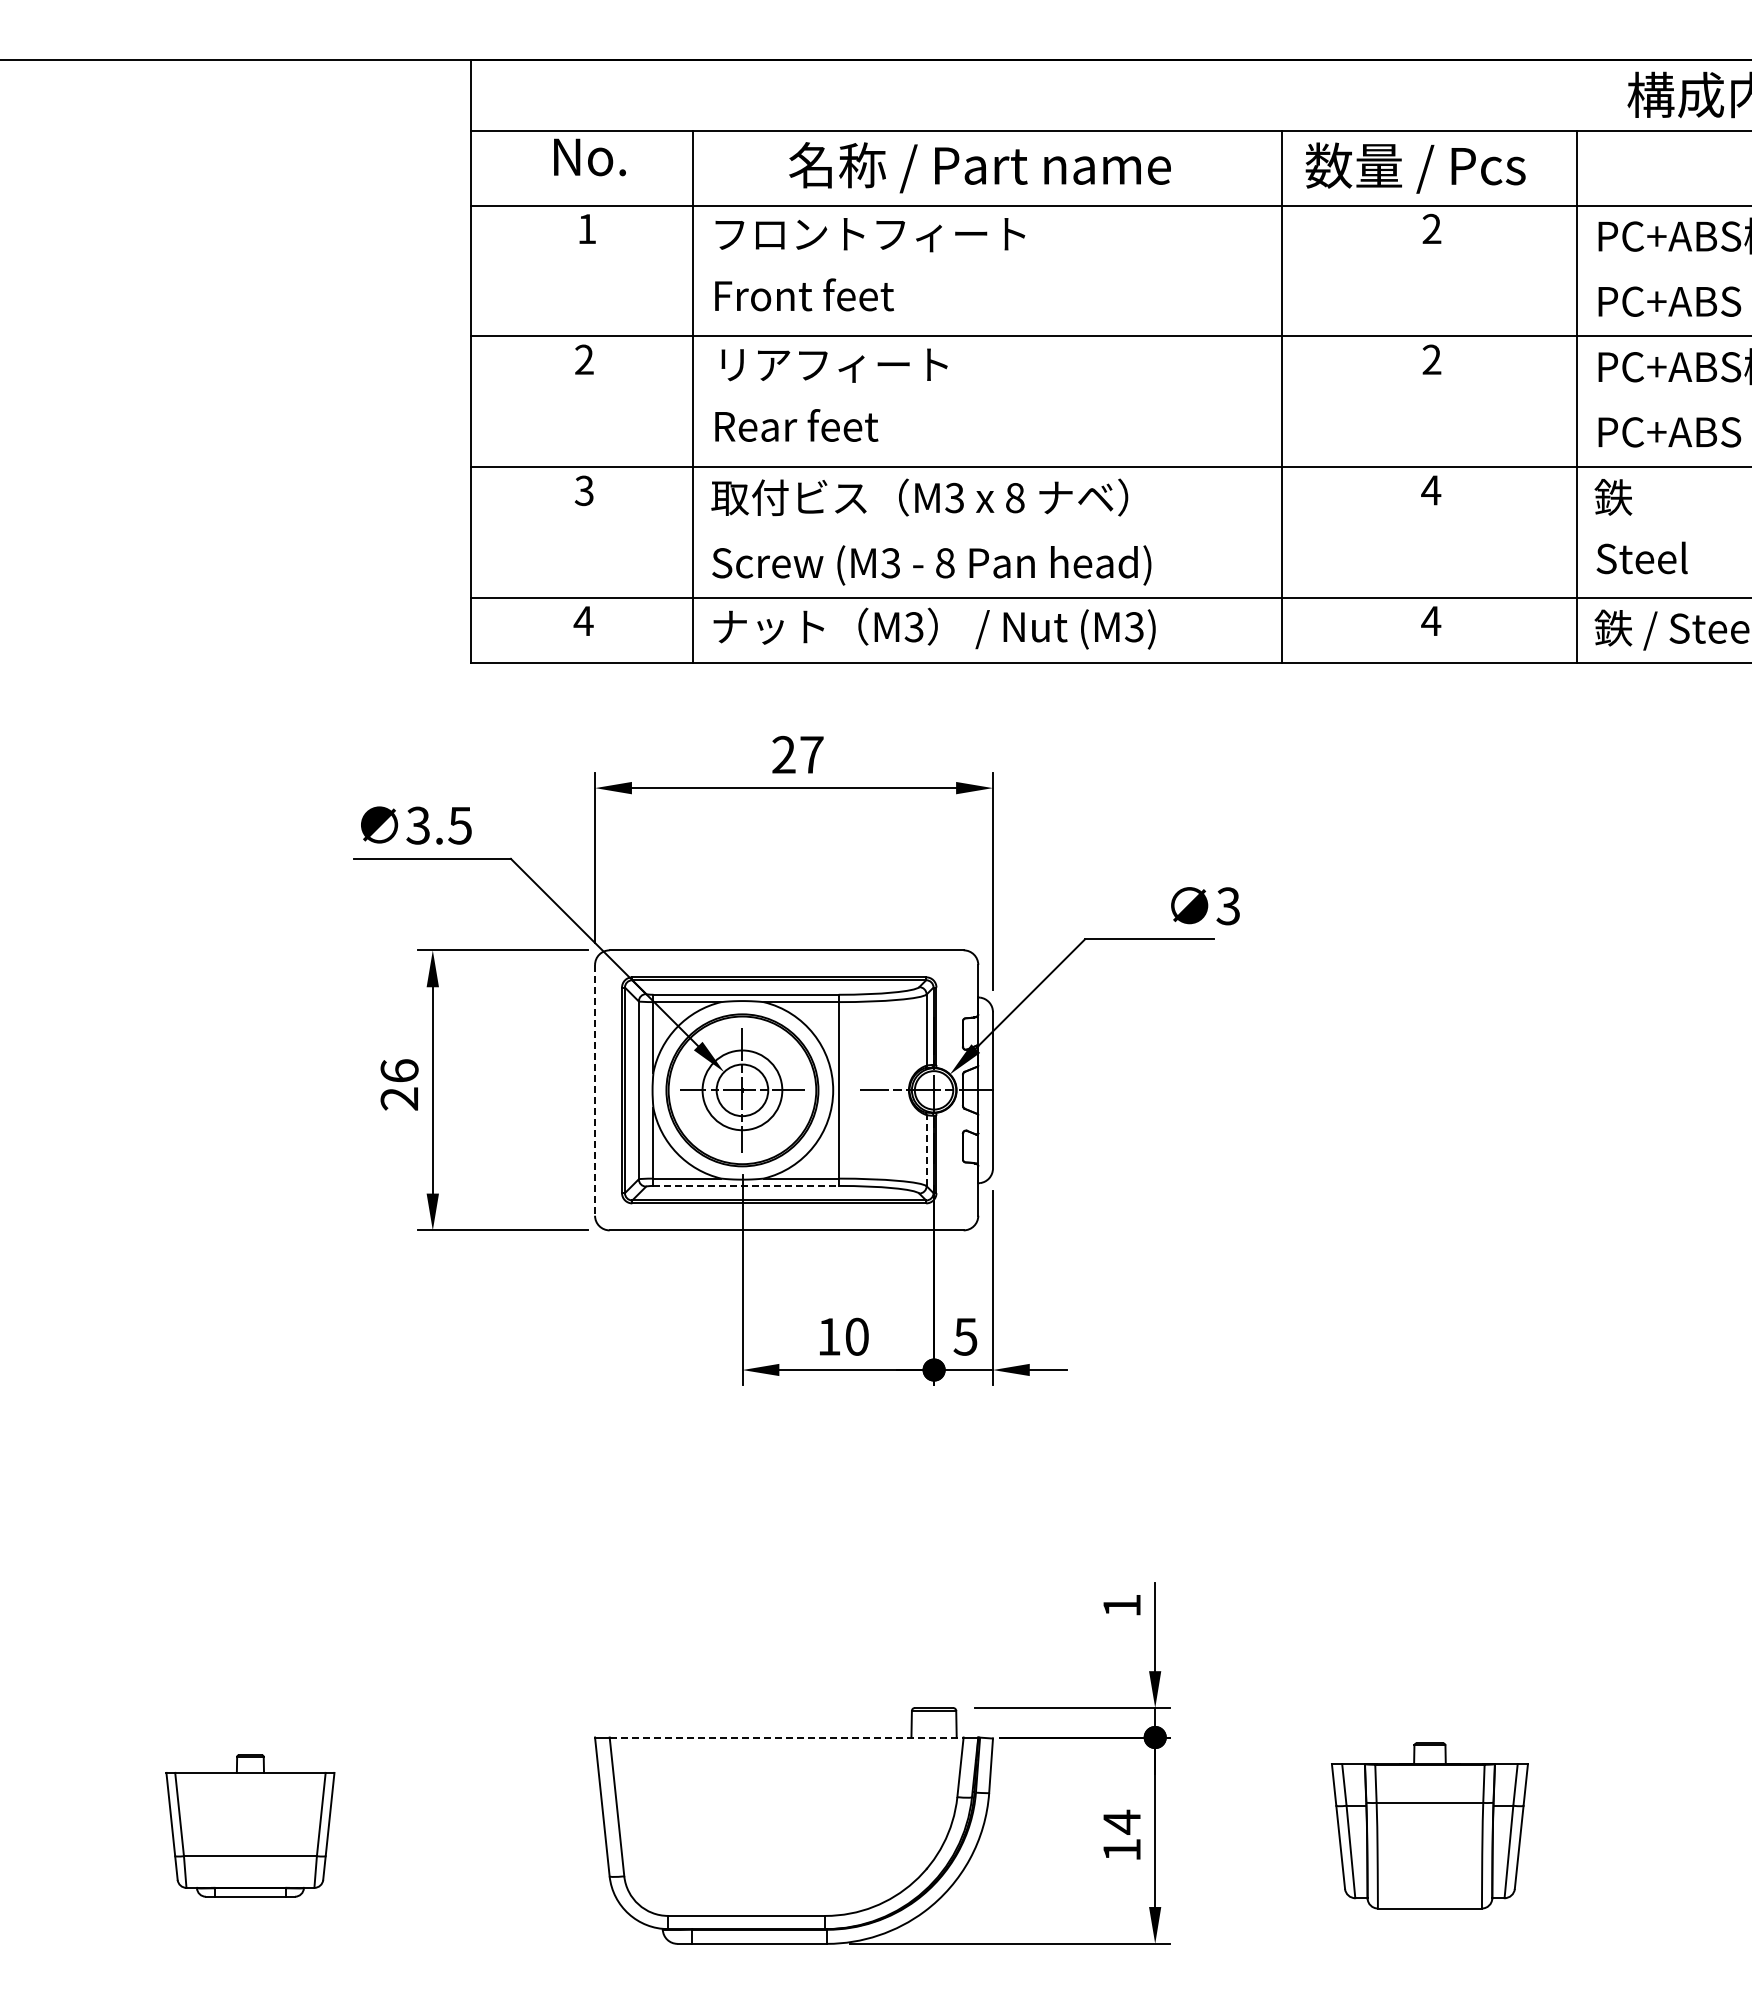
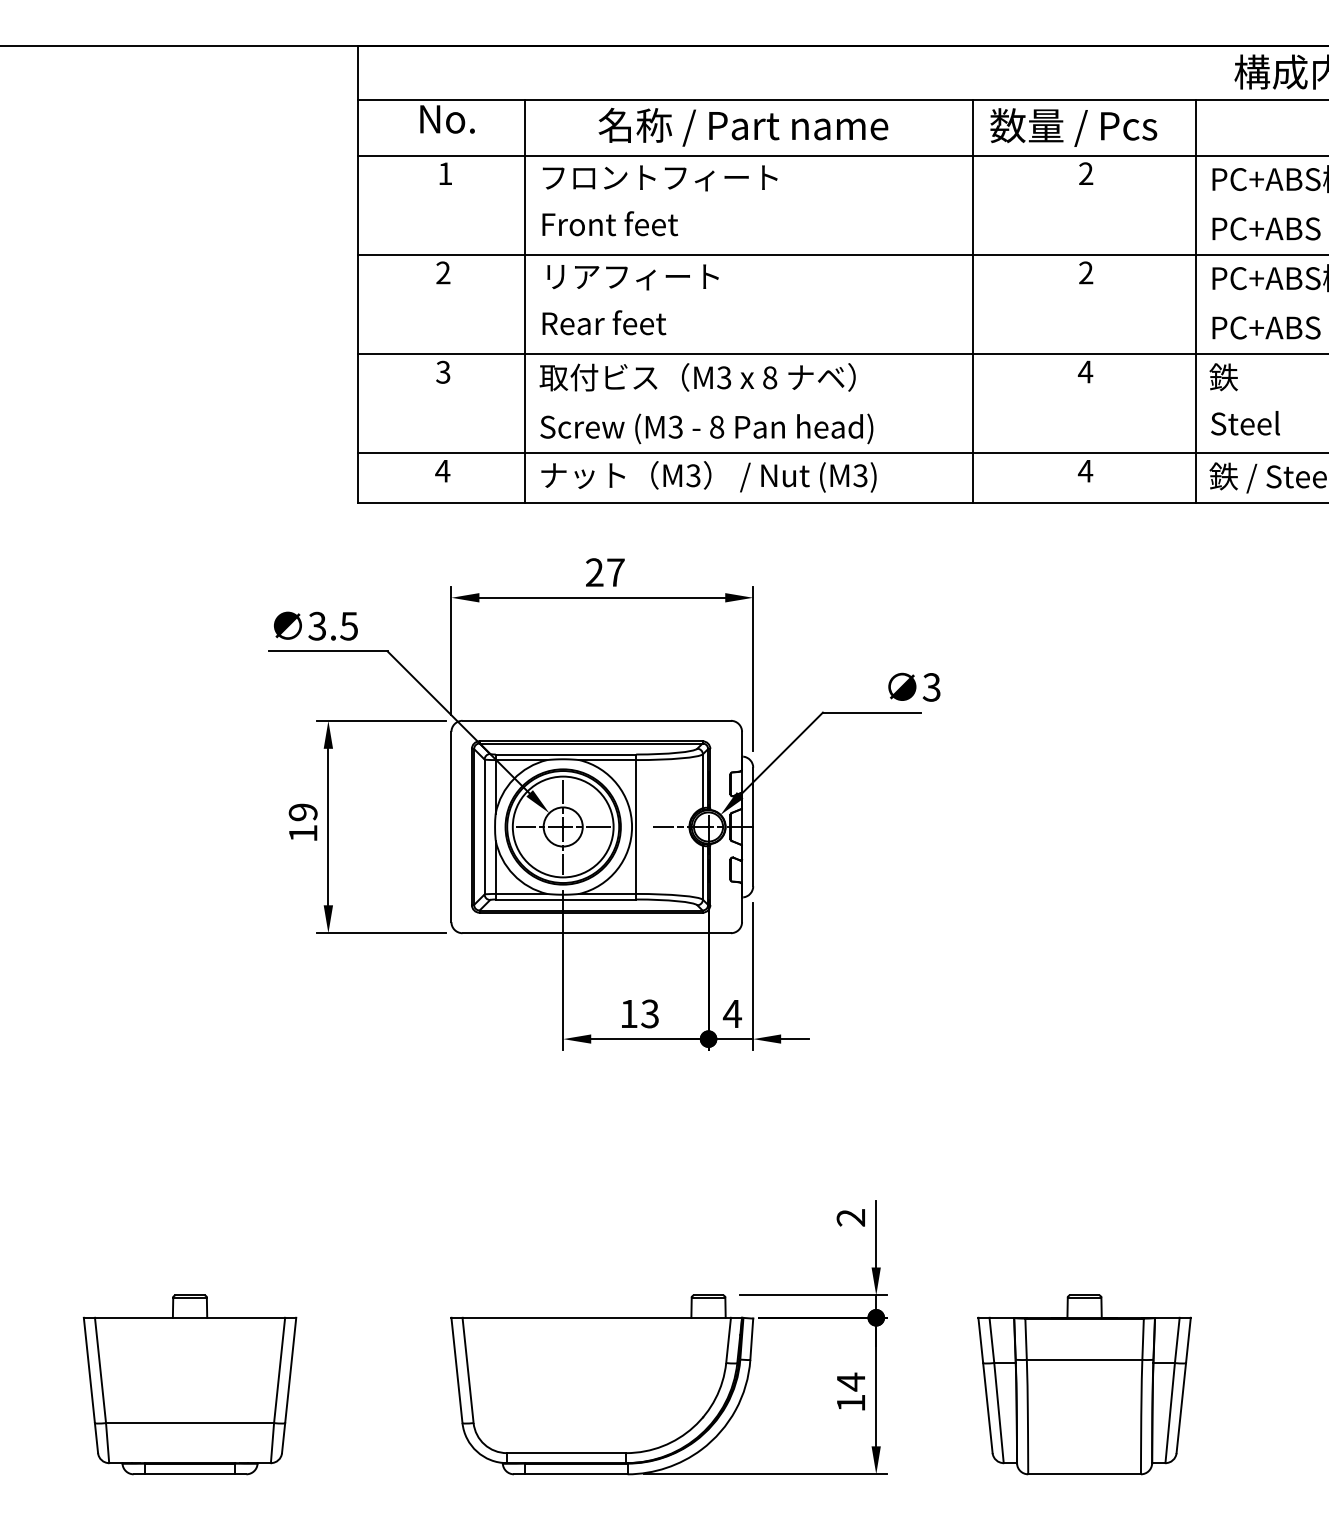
text: (399, 1084) -> (303, 822), 26 -> 19
circle: (742, 1089) -> (563, 826), size x1.67
line: (595, 1090) -> (451, 827), dashed -> solid
line: (926, 1150) -> (702, 872), dashed -> solid
line: (746, 1185) -> (566, 899), dashed -> solid
text: (856, 1336) -> (649, 1013), 10 -> 13
text: (965, 1336) -> (732, 1013), 5 -> 4
text: (1121, 1605) -> (850, 1217), 1 -> 2
line: (786, 1737) -> (596, 1317), dashed -> solid
part: (250, 1825) -> (190, 1384), size x1.67
part: (1429, 1825) -> (1084, 1384), size x1.43

